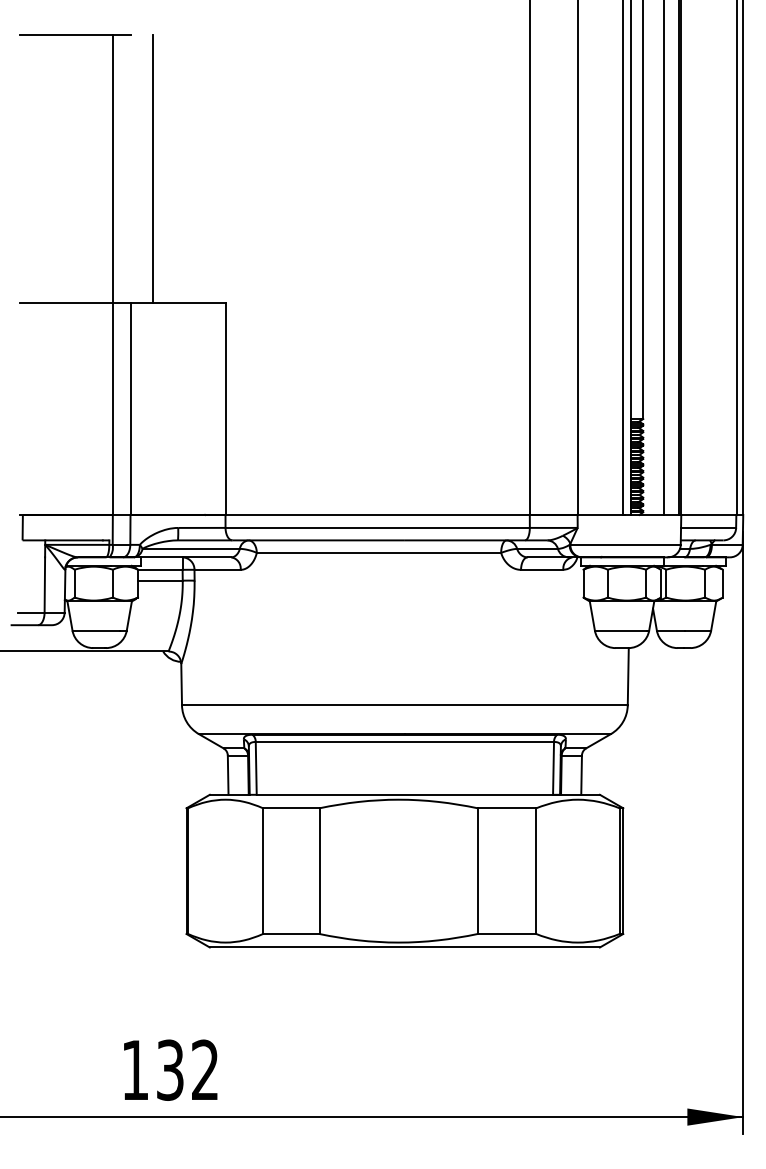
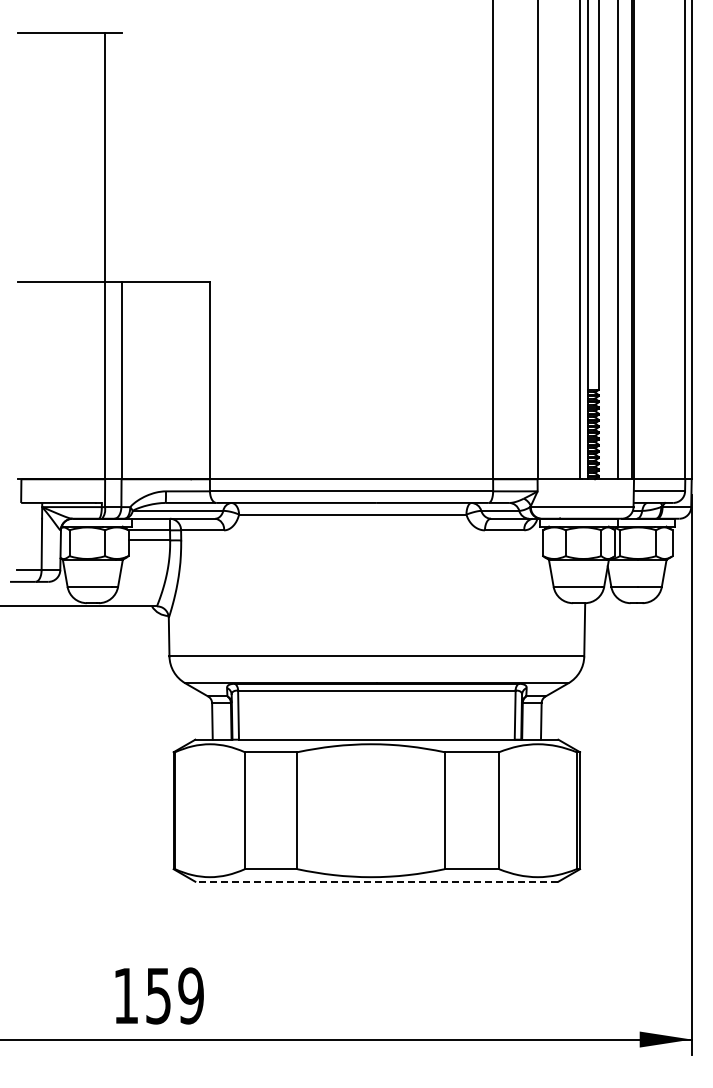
line: (153, 169) -> (142, 157), removed
line: (404, 947) -> (376, 881), solid -> dashed
text: (187, 1069) -> (174, 995), 132 -> 159

